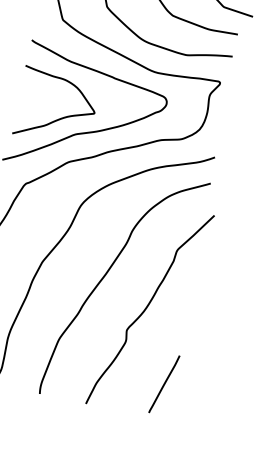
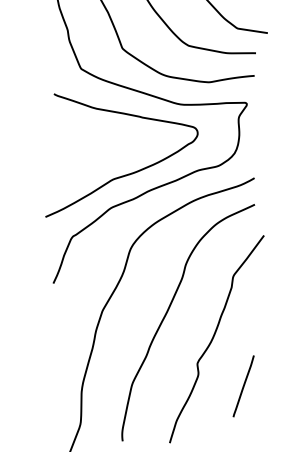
curve: (62, 116) -> (97, 164), removed
line: (164, 384) -> (243, 386), moved

